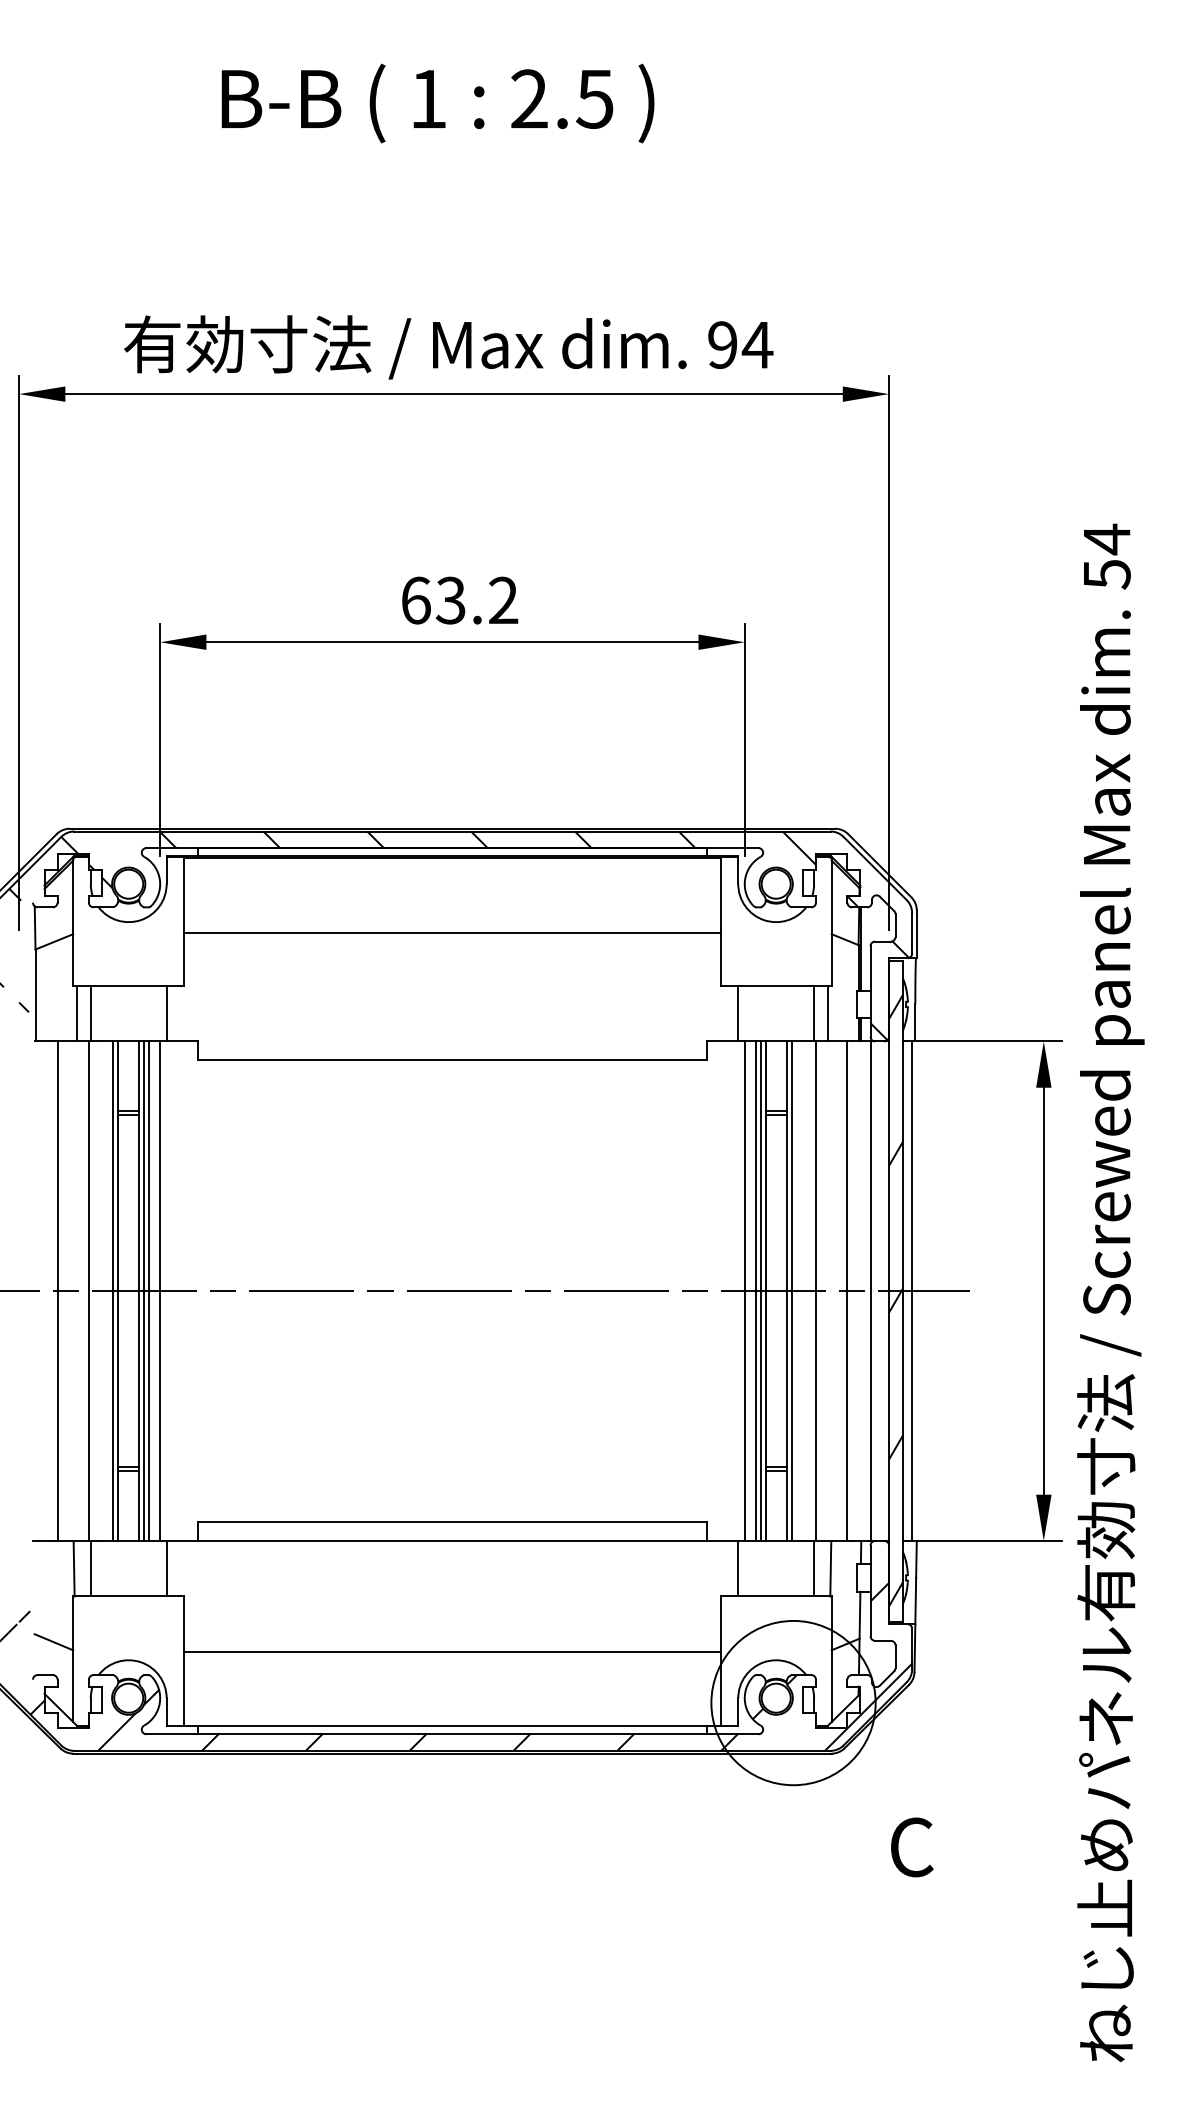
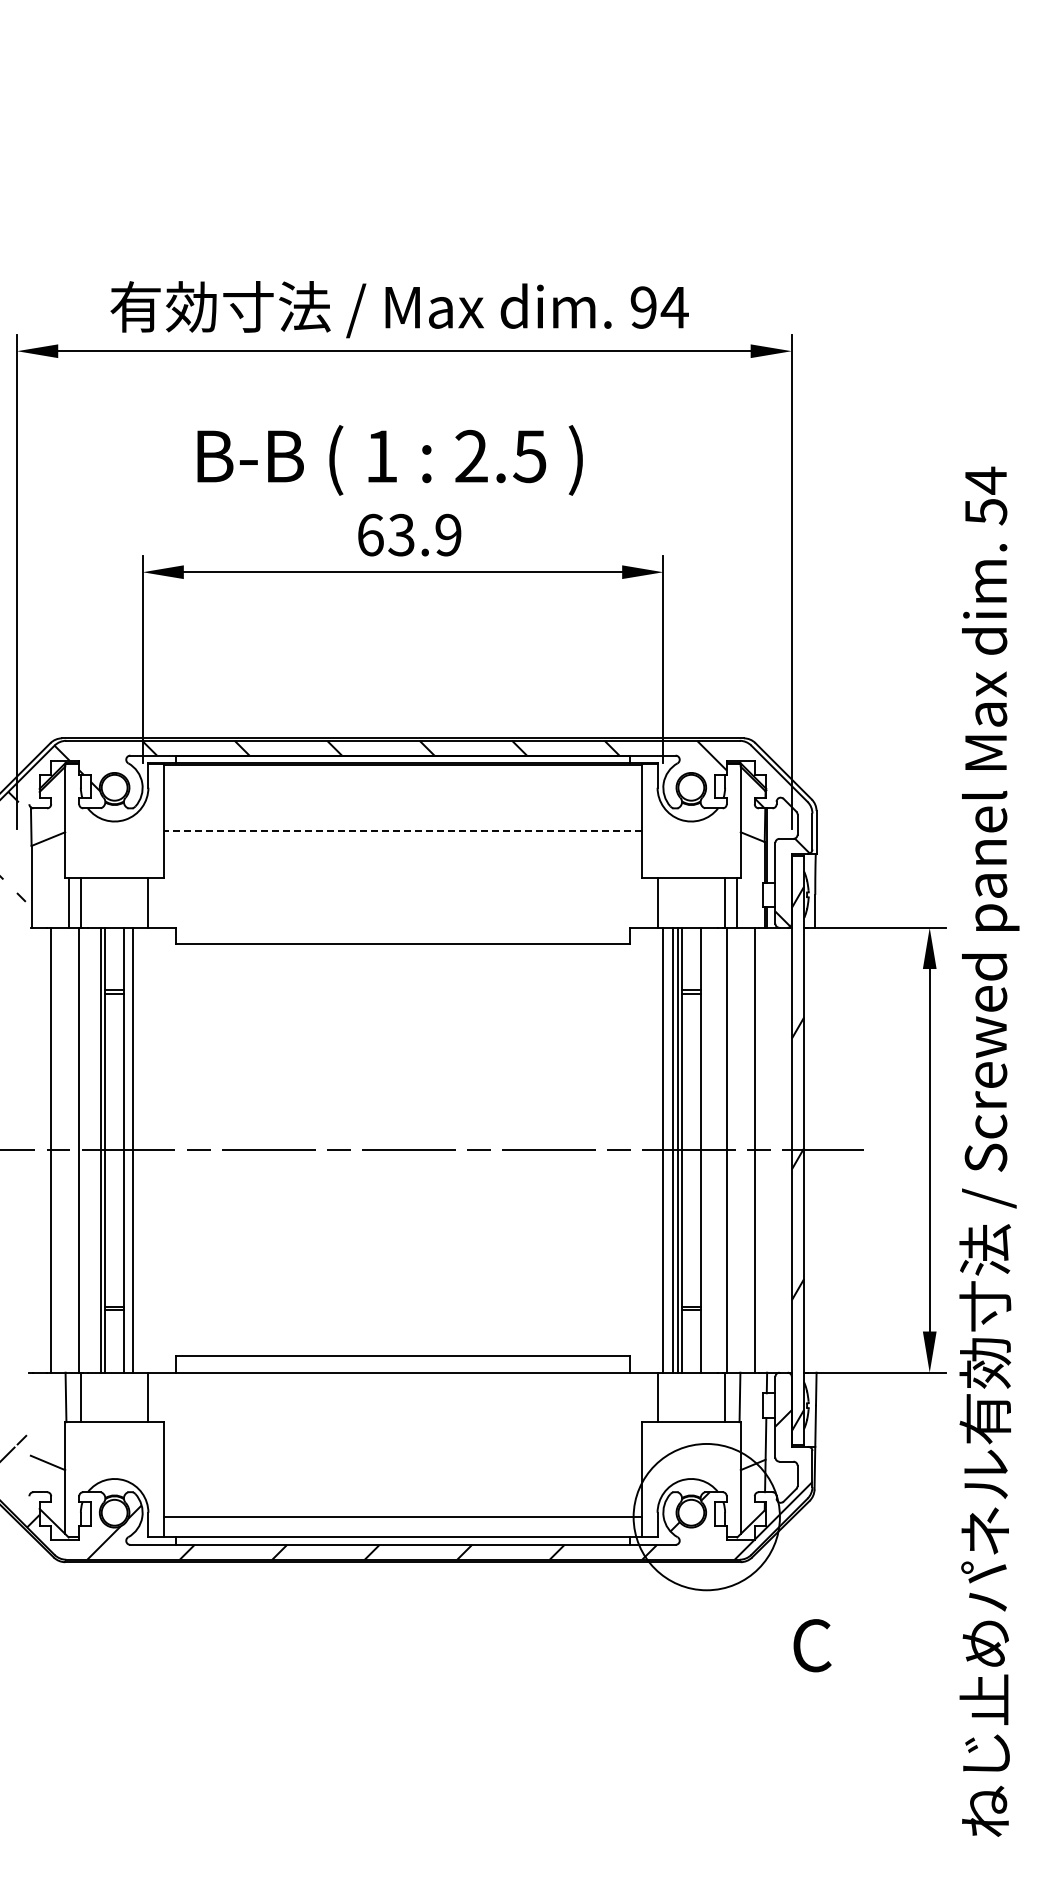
text: (437, 103) -> (389, 460), moved
text: (503, 601) -> (448, 535), 63.2 -> 63.9
line: (453, 932) -> (403, 830), solid -> dashed
line: (144, 1290) -> (128, 1149), removed
line: (160, 1290) -> (142, 1149), removed
line: (792, 1290) -> (705, 1149), removed
line: (870, 1290) -> (775, 1149), removed
line: (912, 1290) -> (812, 1149), removed
line: (451, 1651) -> (402, 1517), moved

